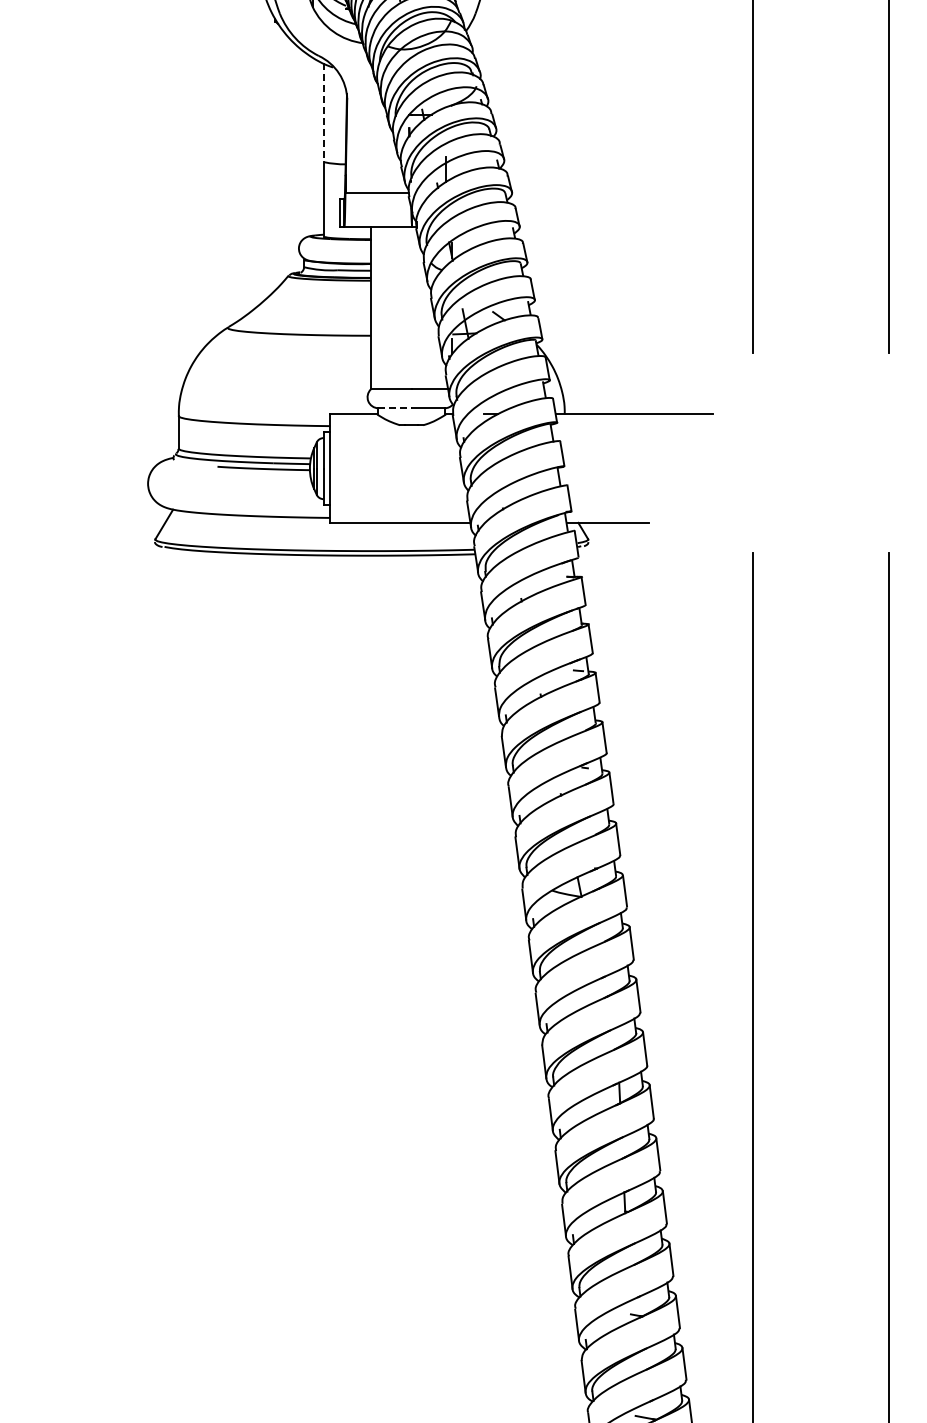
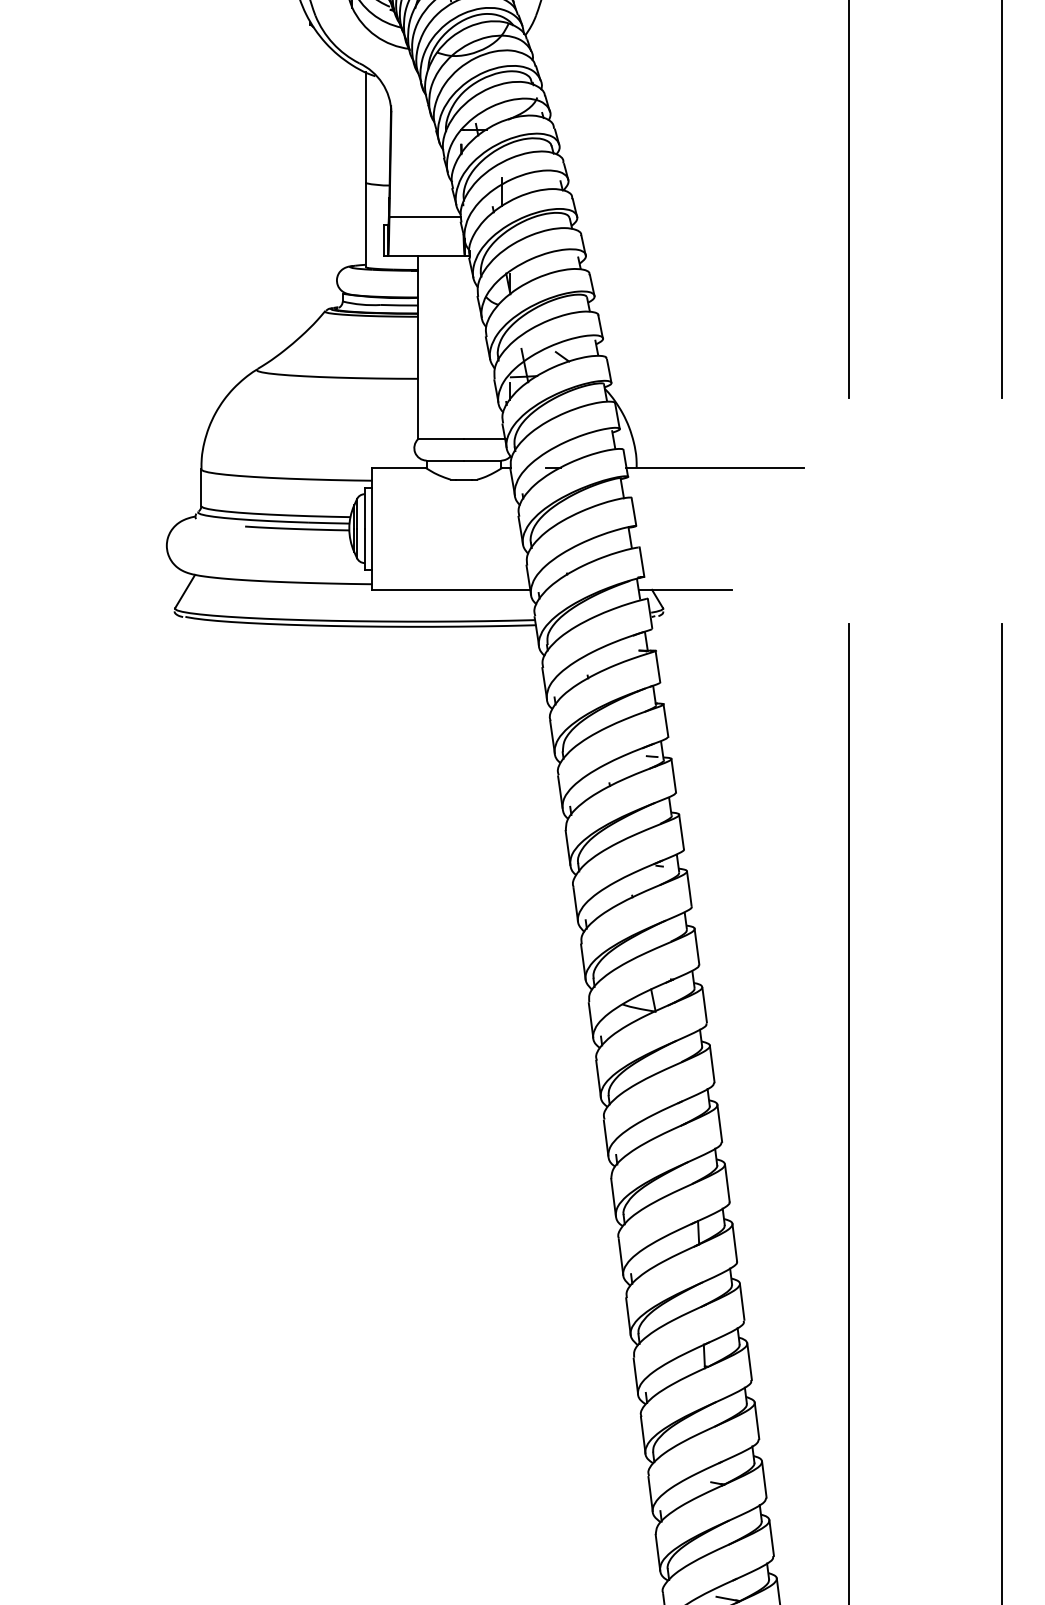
line: (324, 113) -> (365, 128), dashed -> solid
line: (395, 408) -> (445, 460), dashed -> solid

